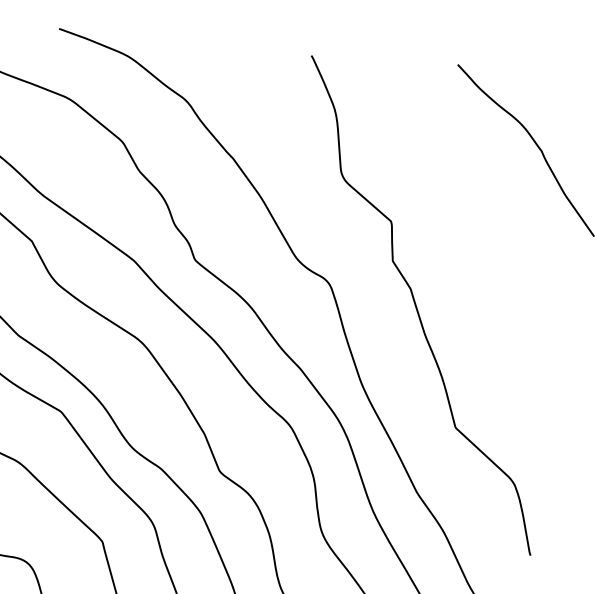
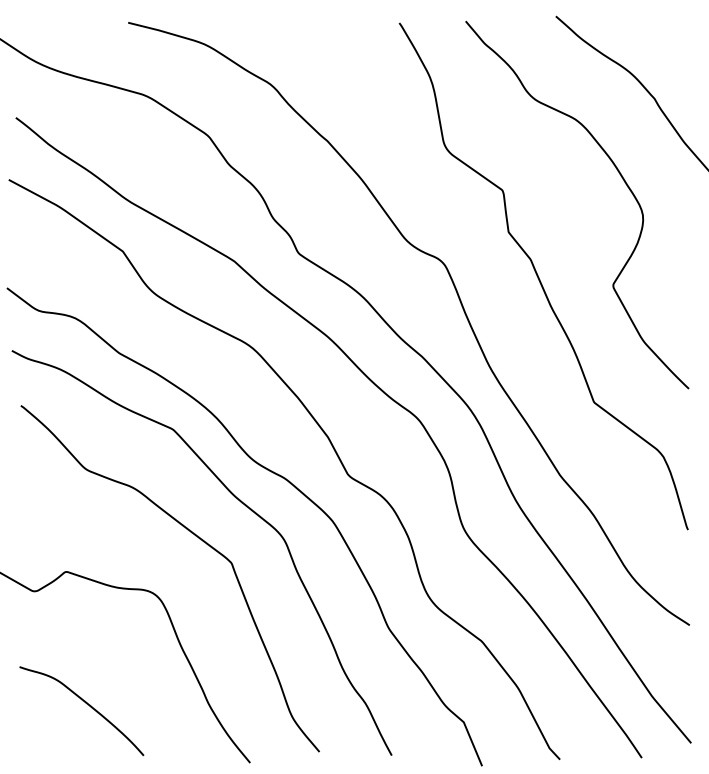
curve: (502, 220) -> (620, 176), added

